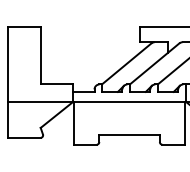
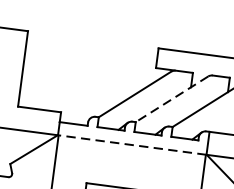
line: (154, 64) -> (171, 100), solid -> dashed
line: (129, 101) -> (132, 144), solid -> dashed

